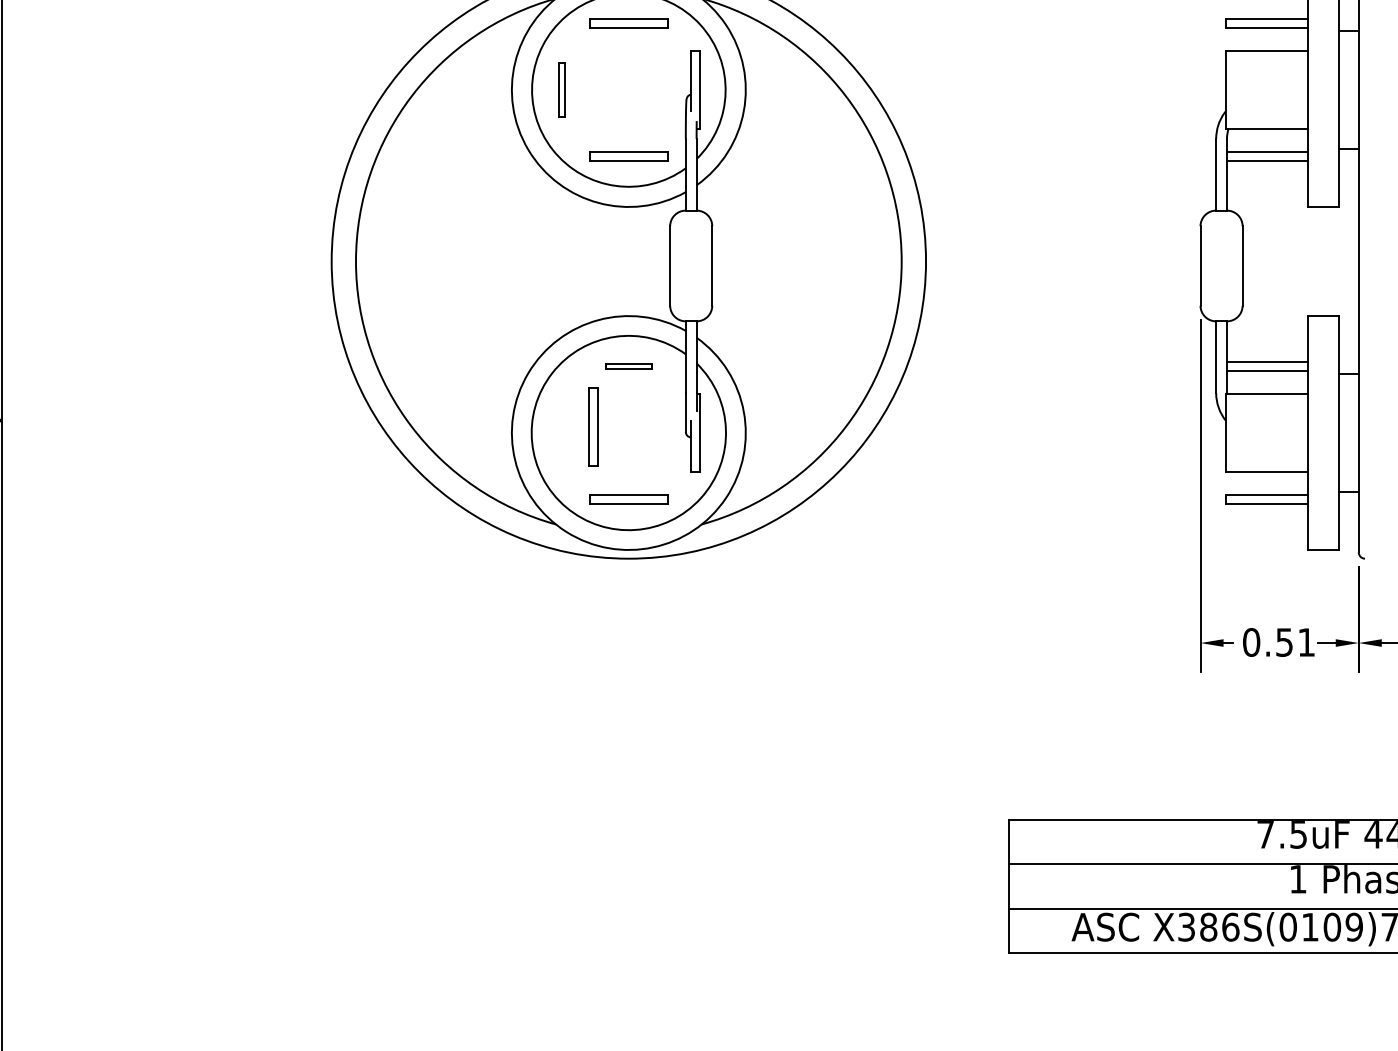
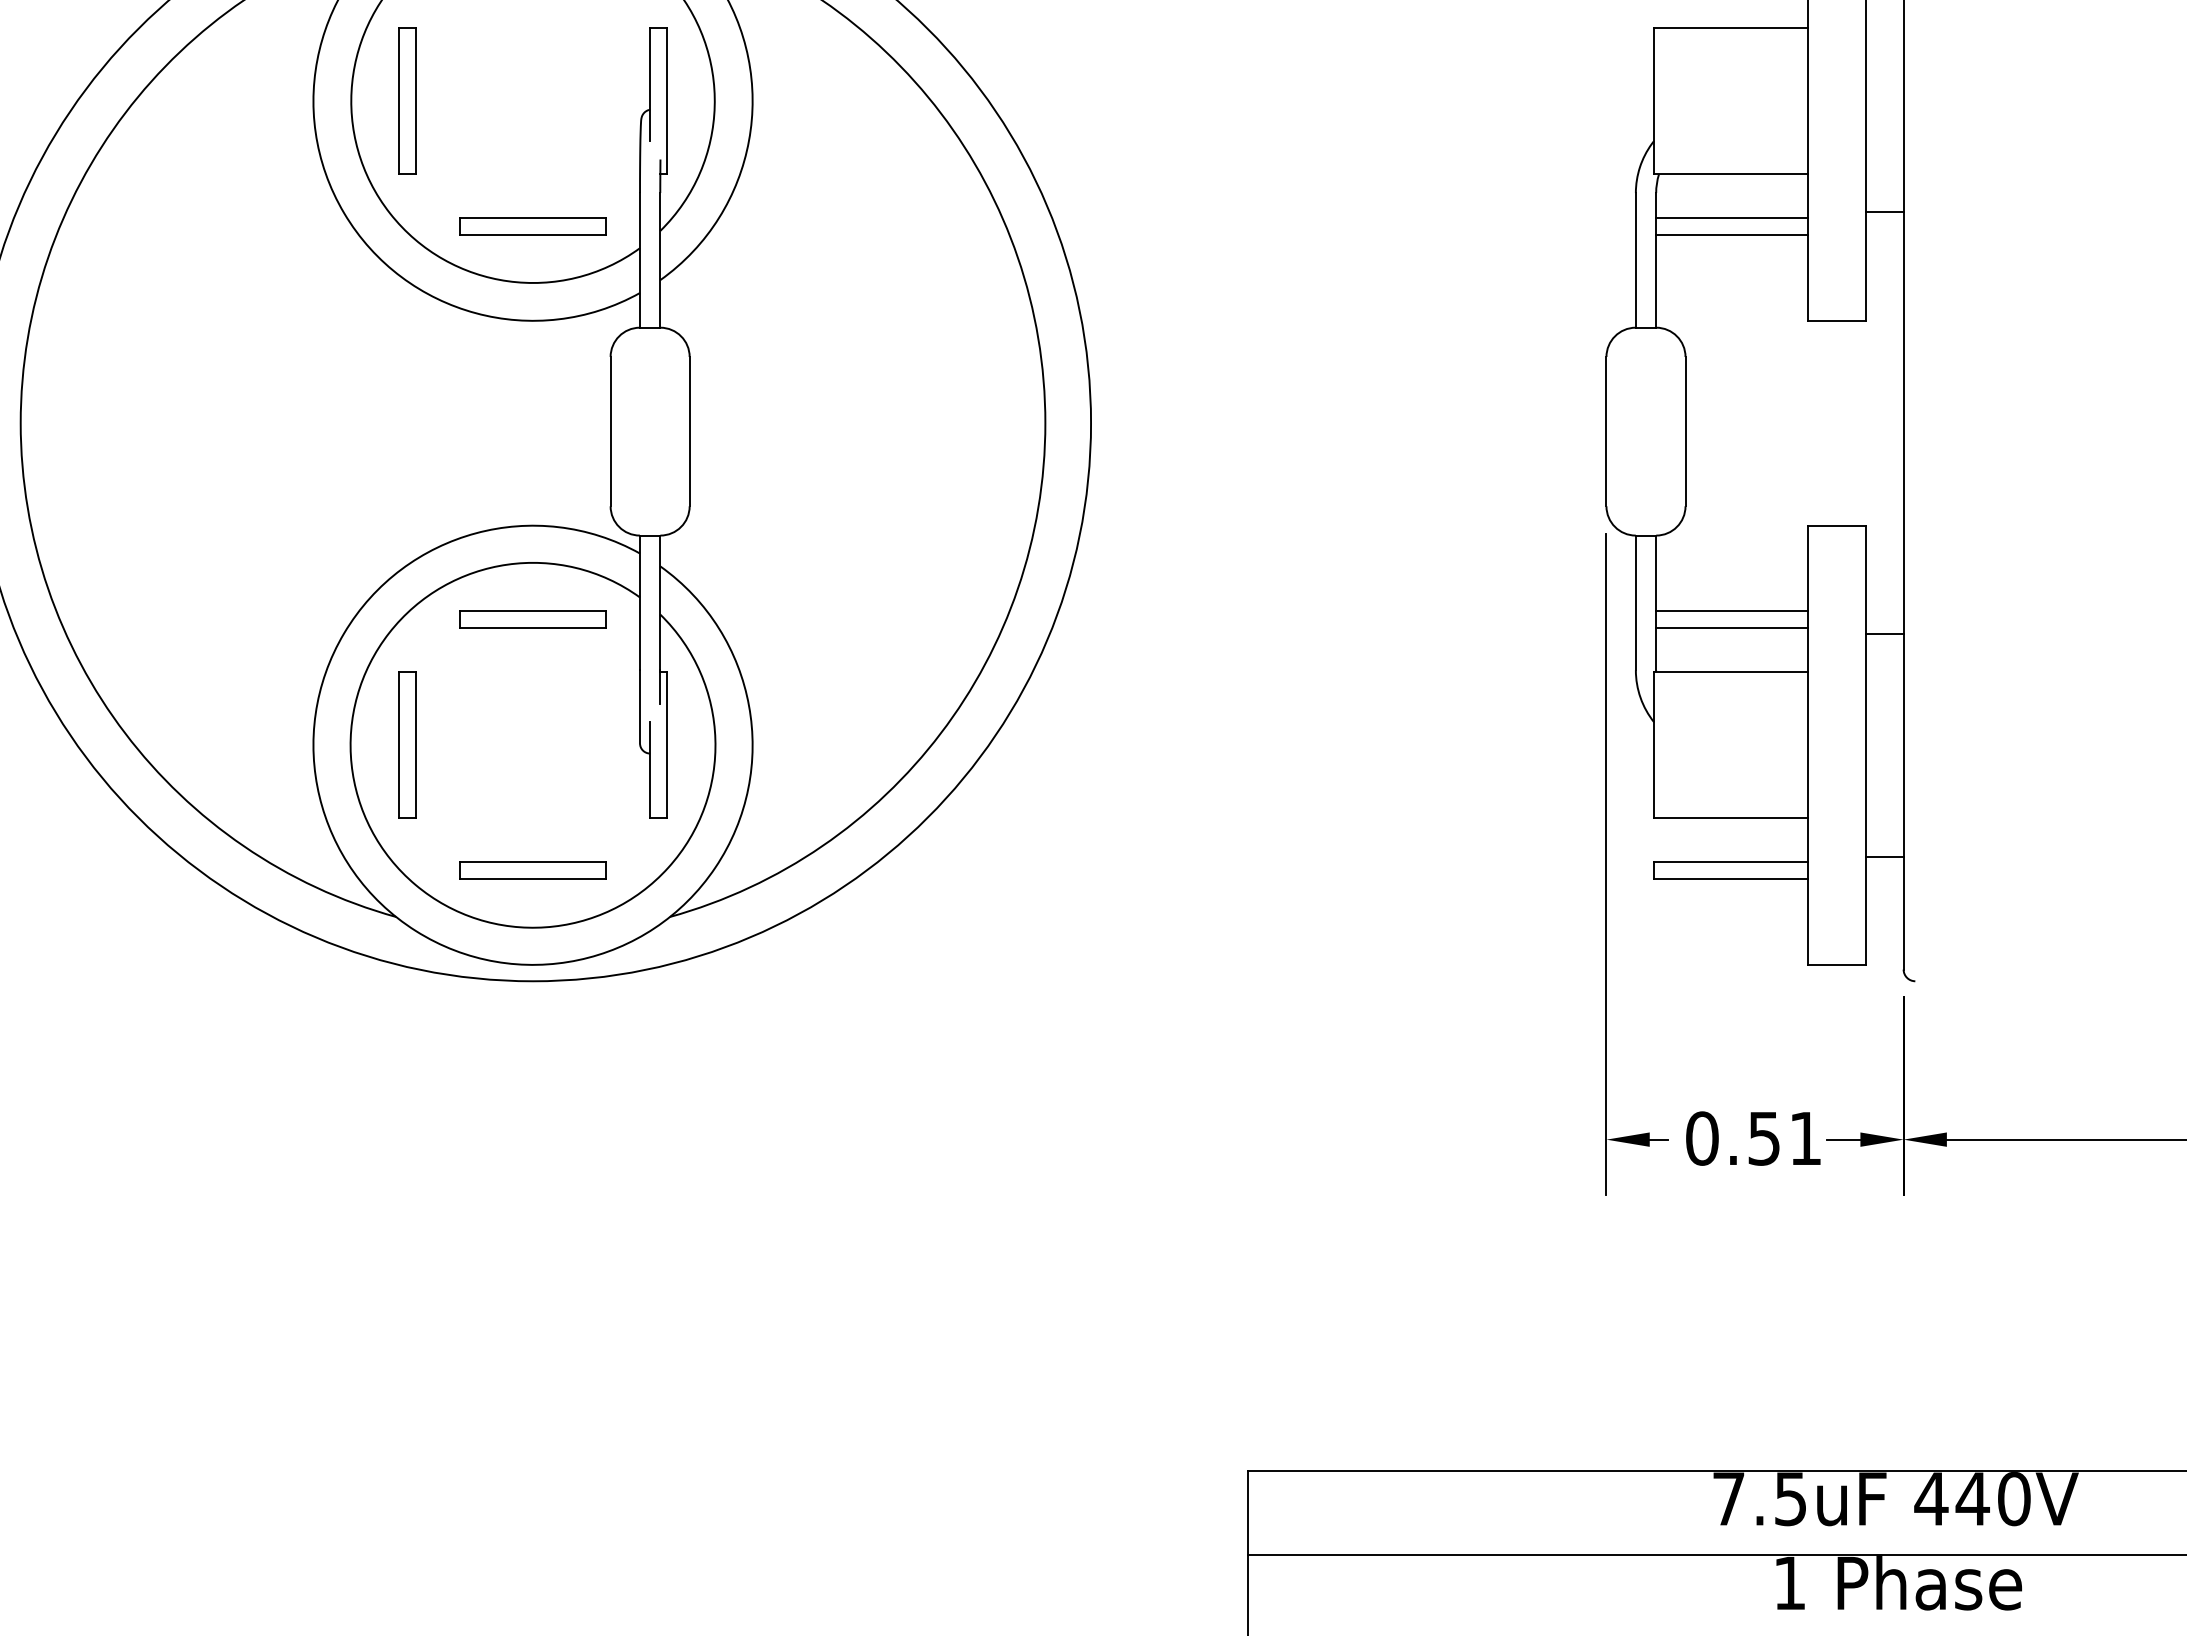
part: (561, 89) -> (406, 100), size x1.43
part: (628, 366) -> (532, 620), size x1.67
part: (593, 426) -> (406, 744), moved

